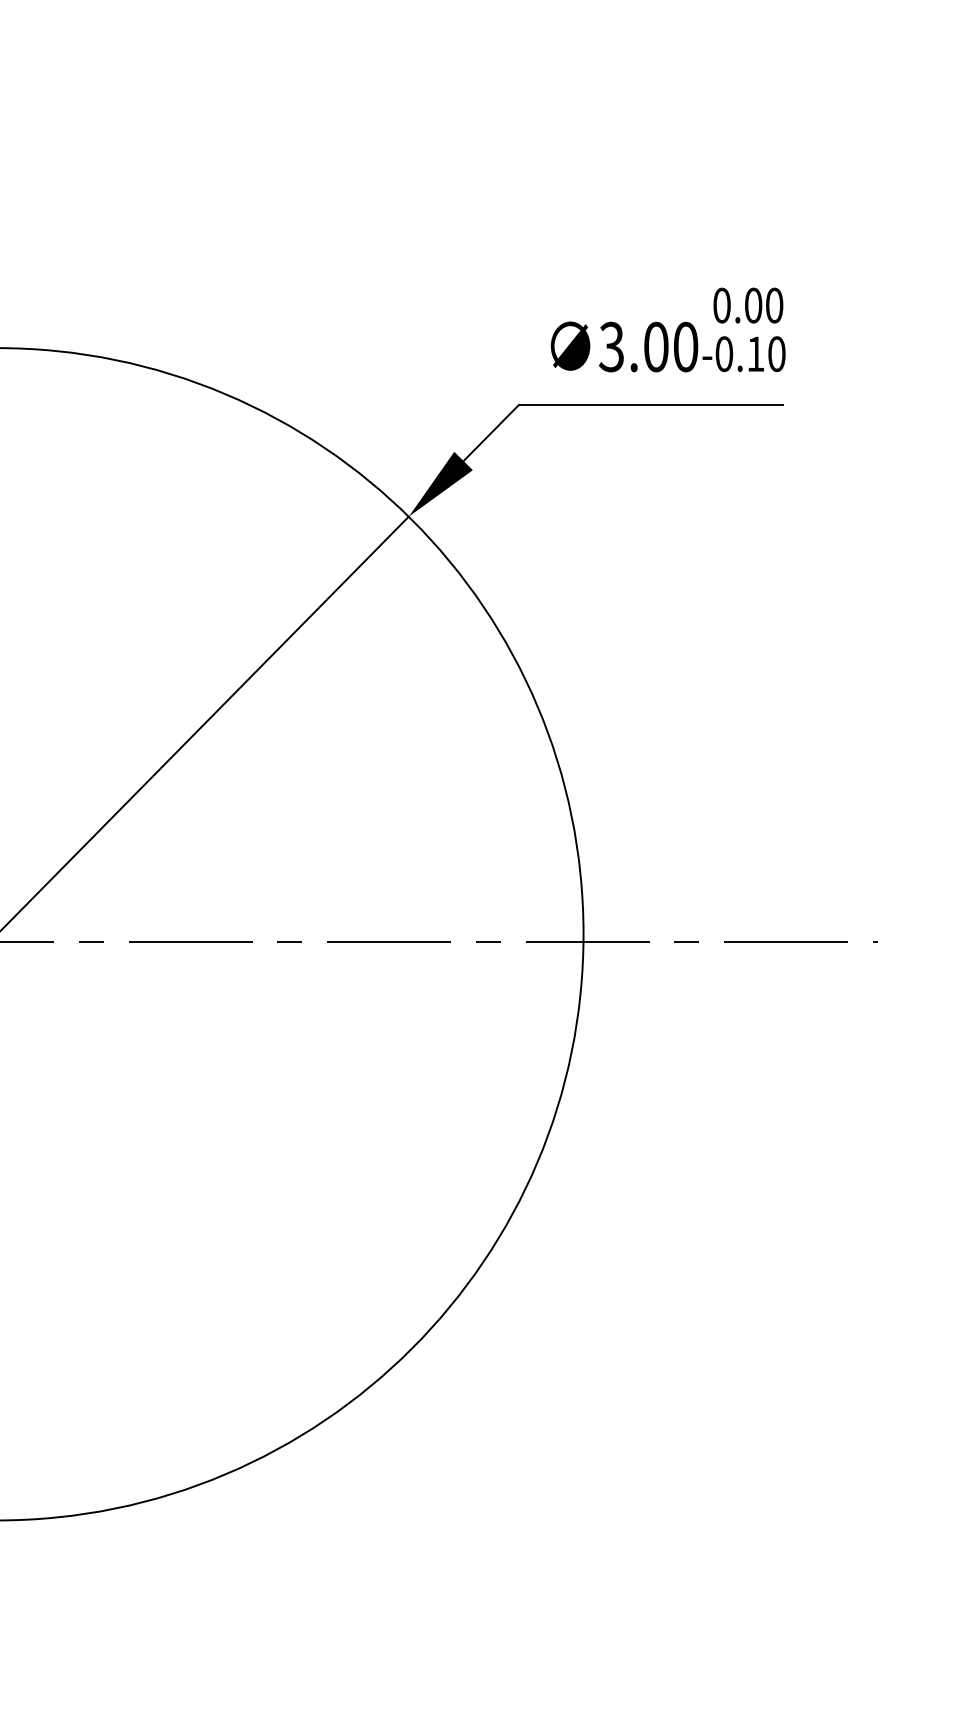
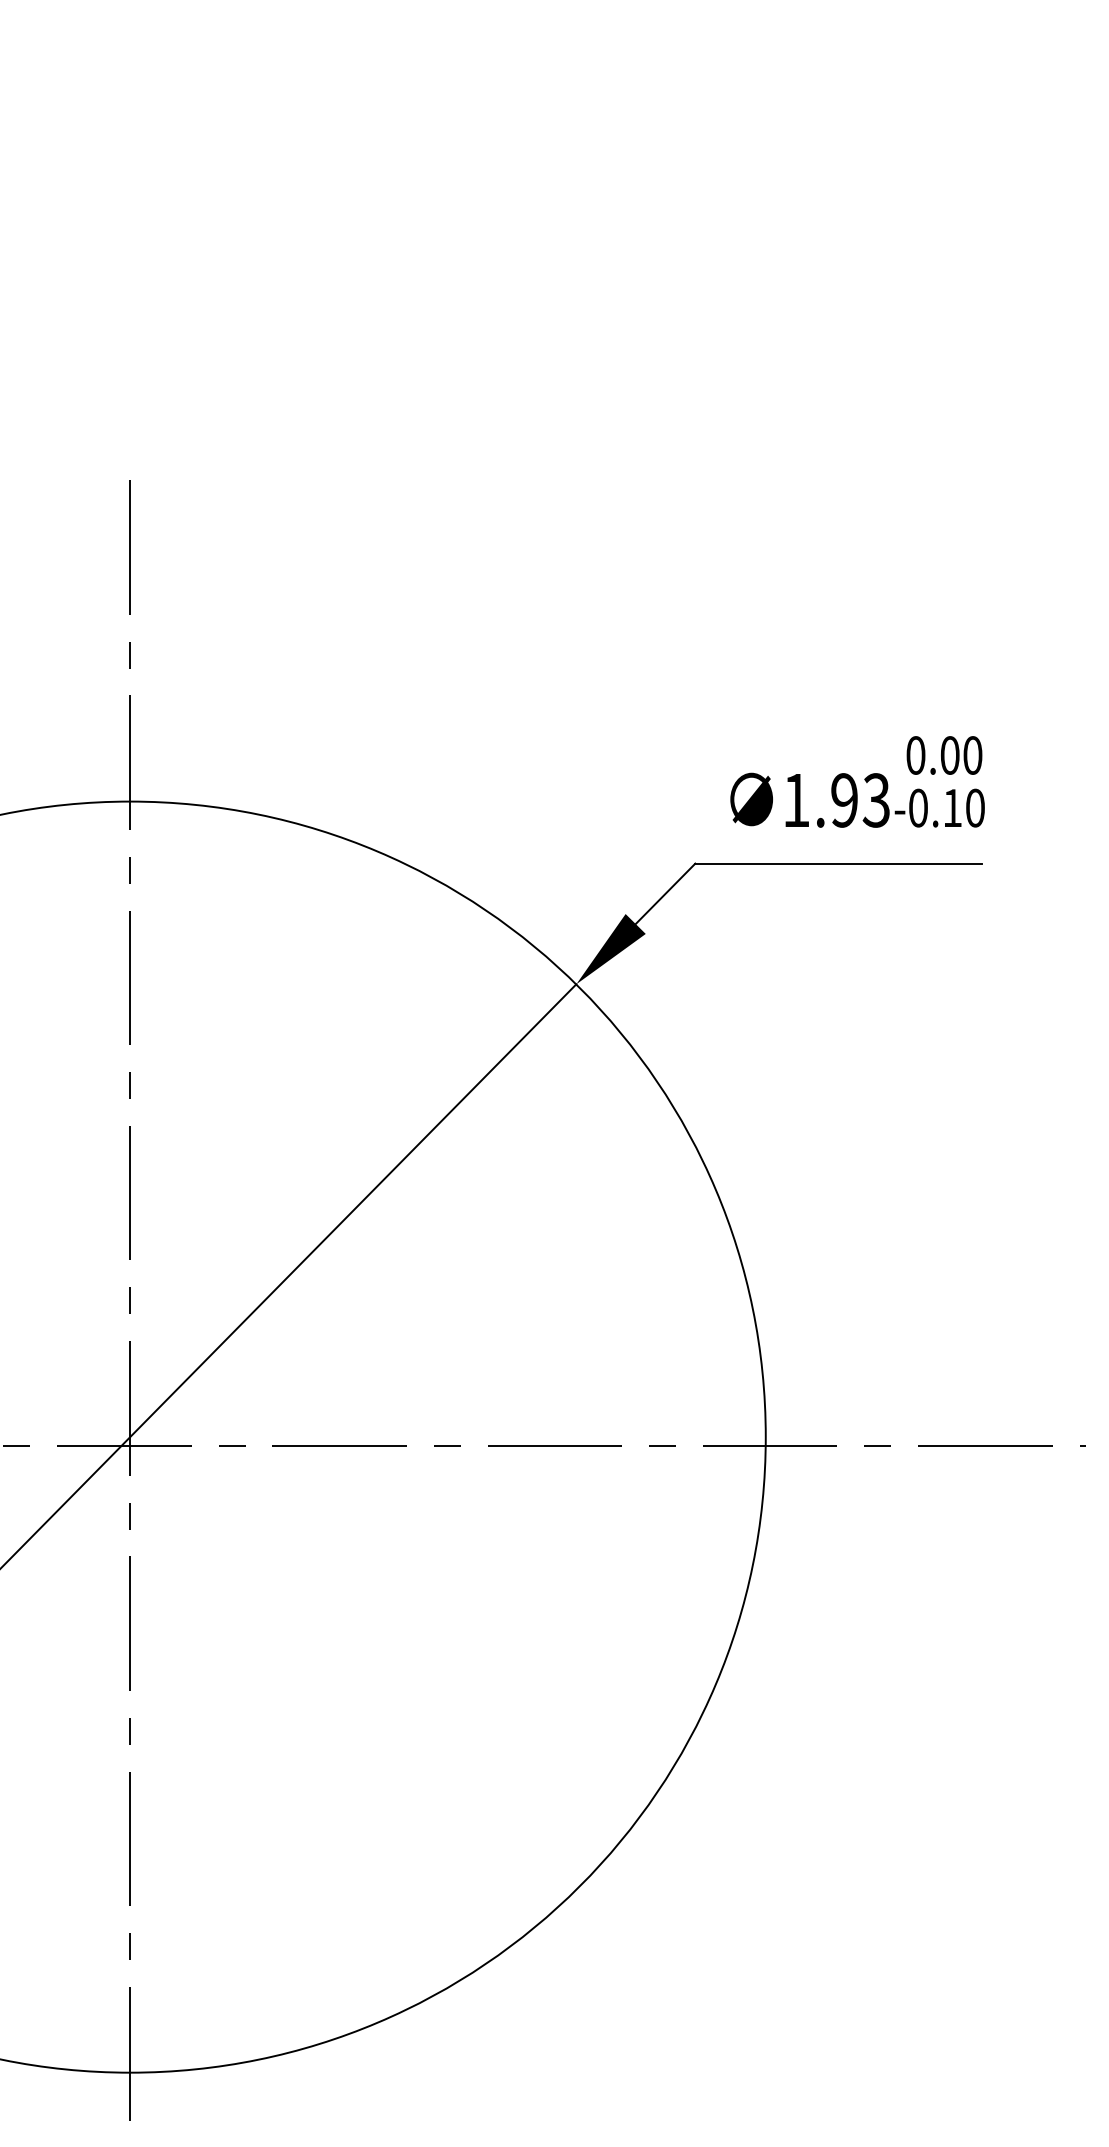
text: (648, 347) -> (836, 800), 3.00 -> 1.93

